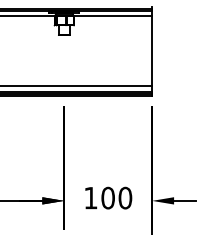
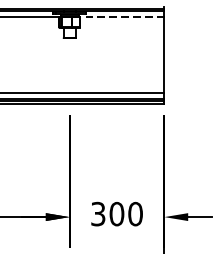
line: (112, 15) -> (121, 16), solid -> dashed
text: (90, 197) -> (97, 213), 100 -> 300

